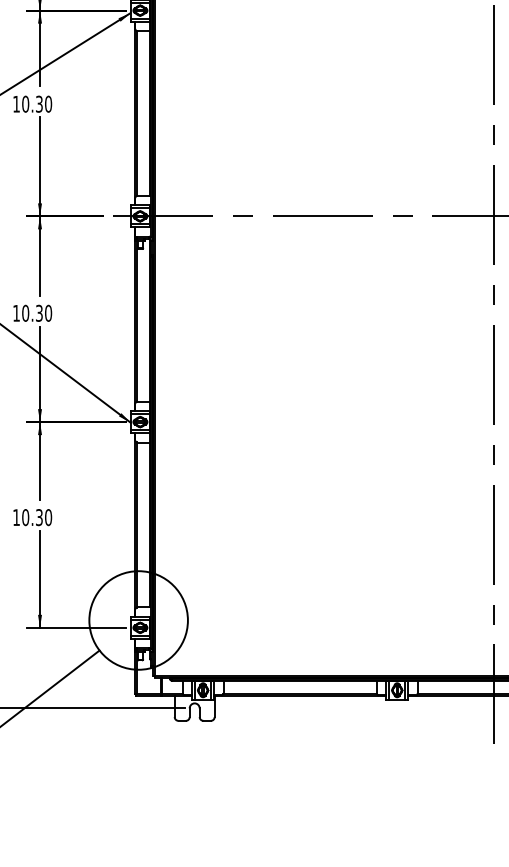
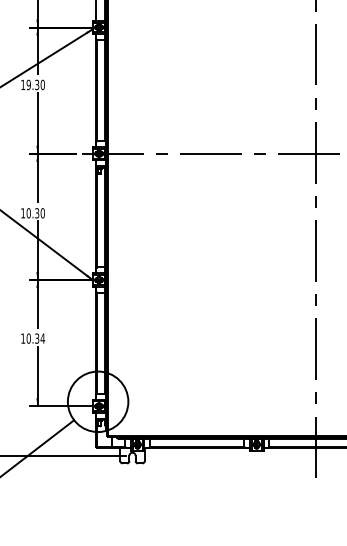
text: (25, 105) -> (28, 85), 10.30 -> 19.30
text: (48, 517) -> (42, 338), 10.30 -> 10.34

